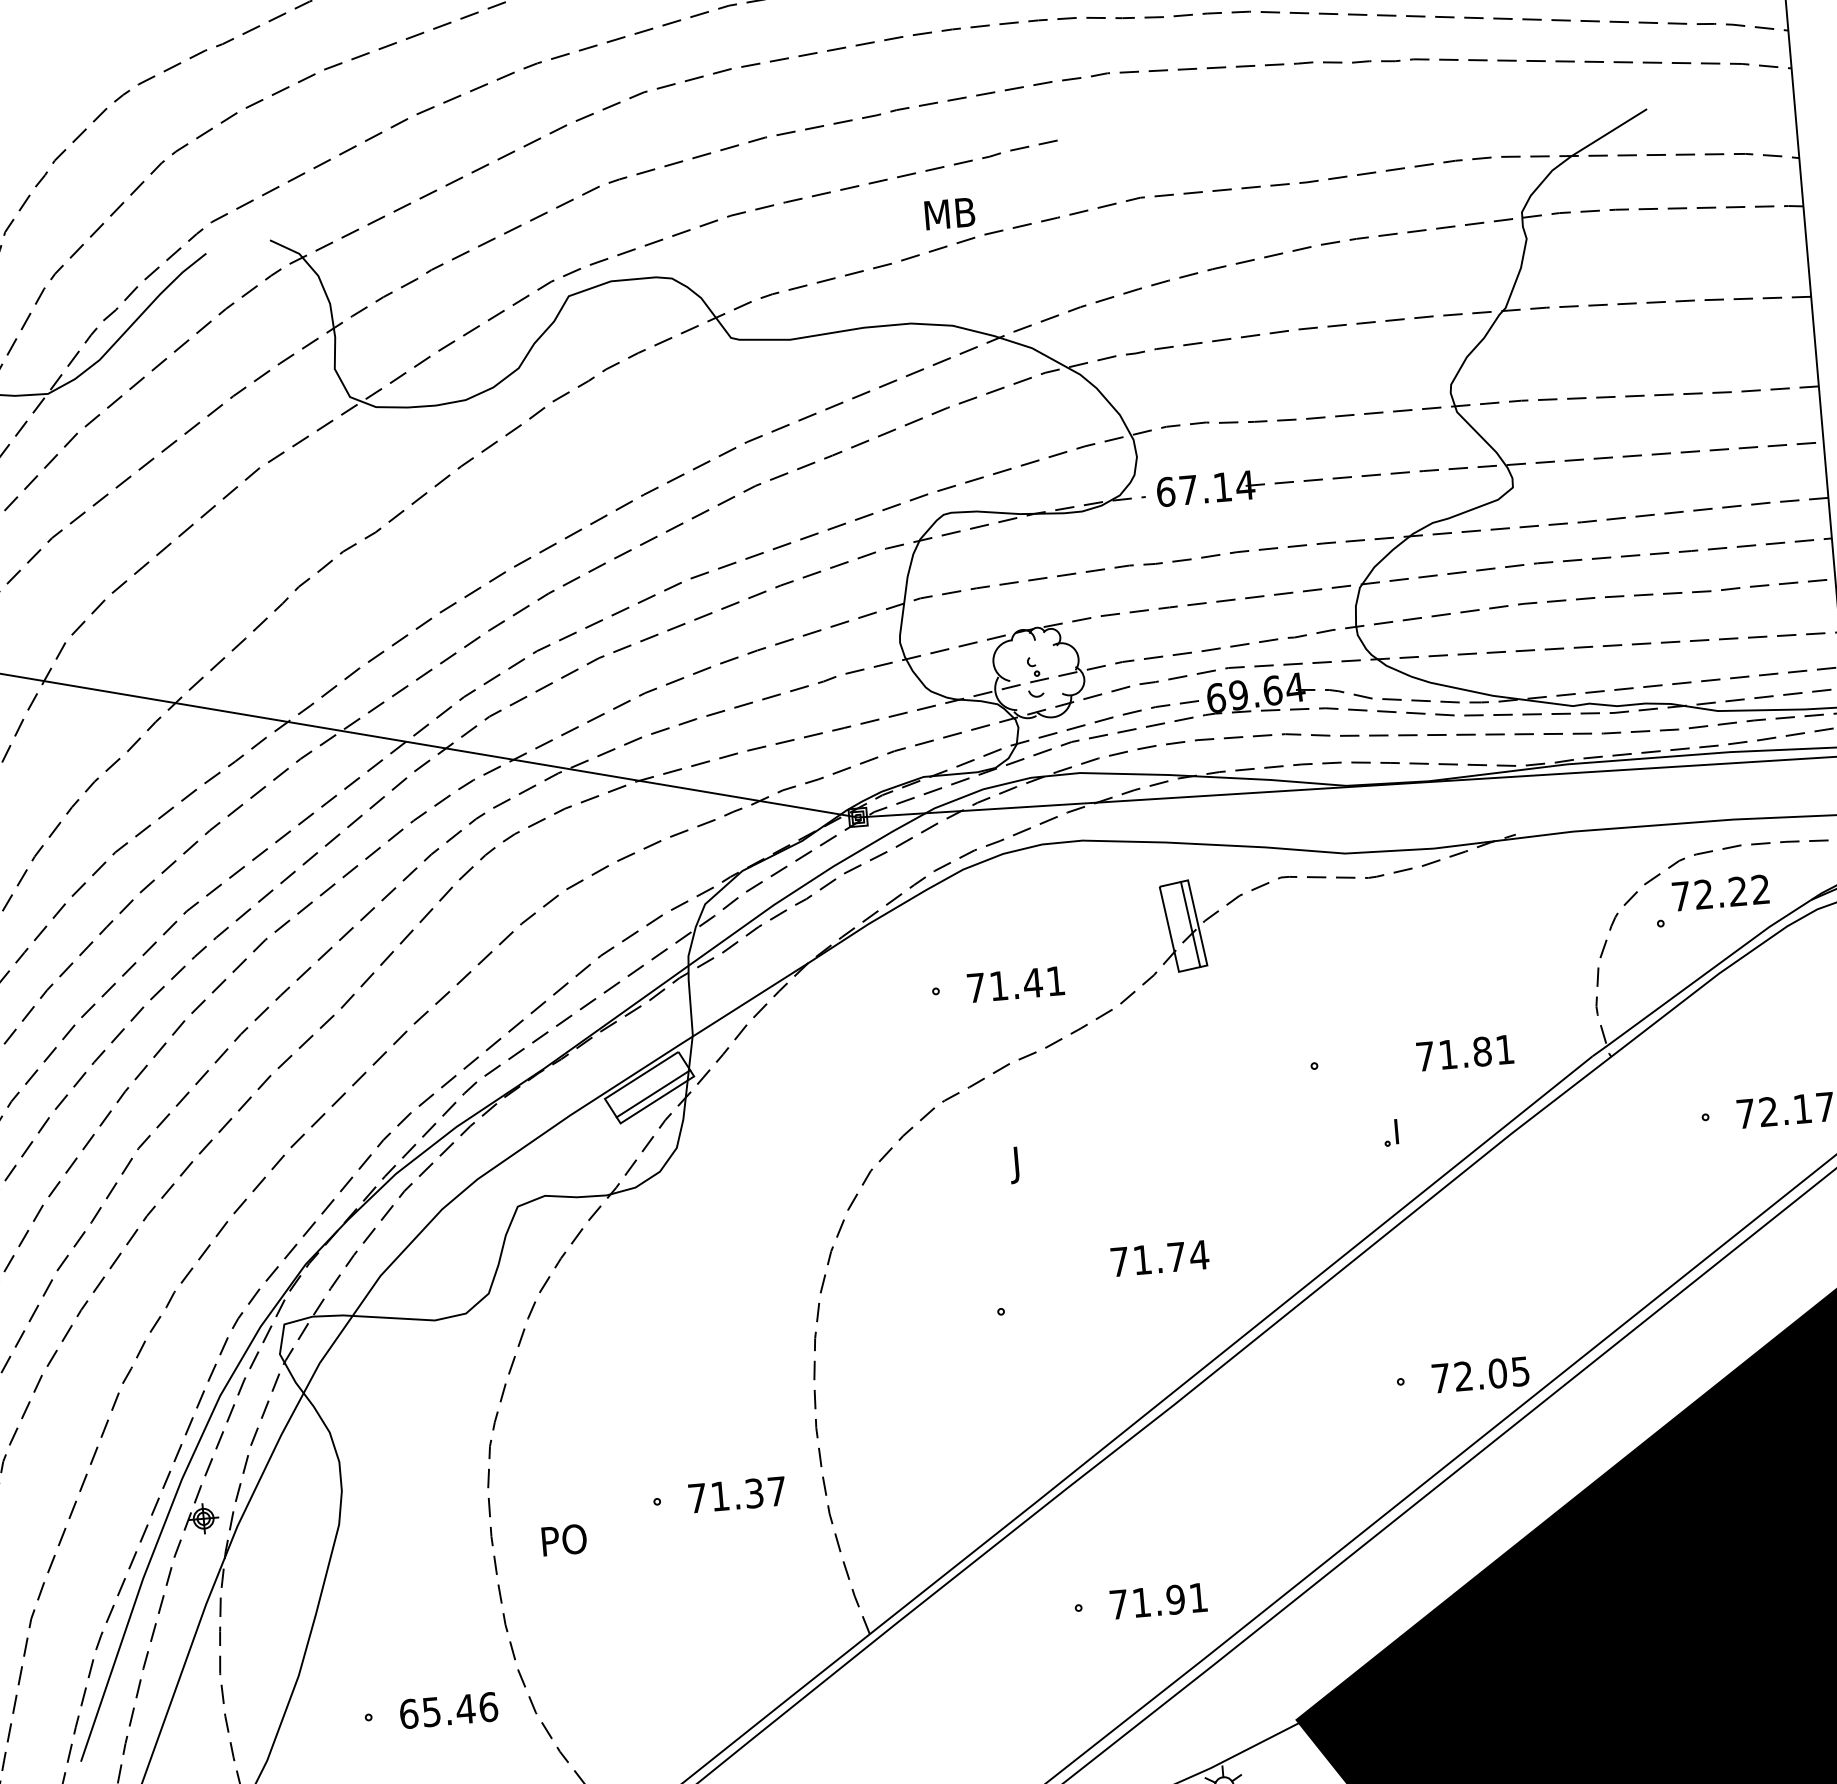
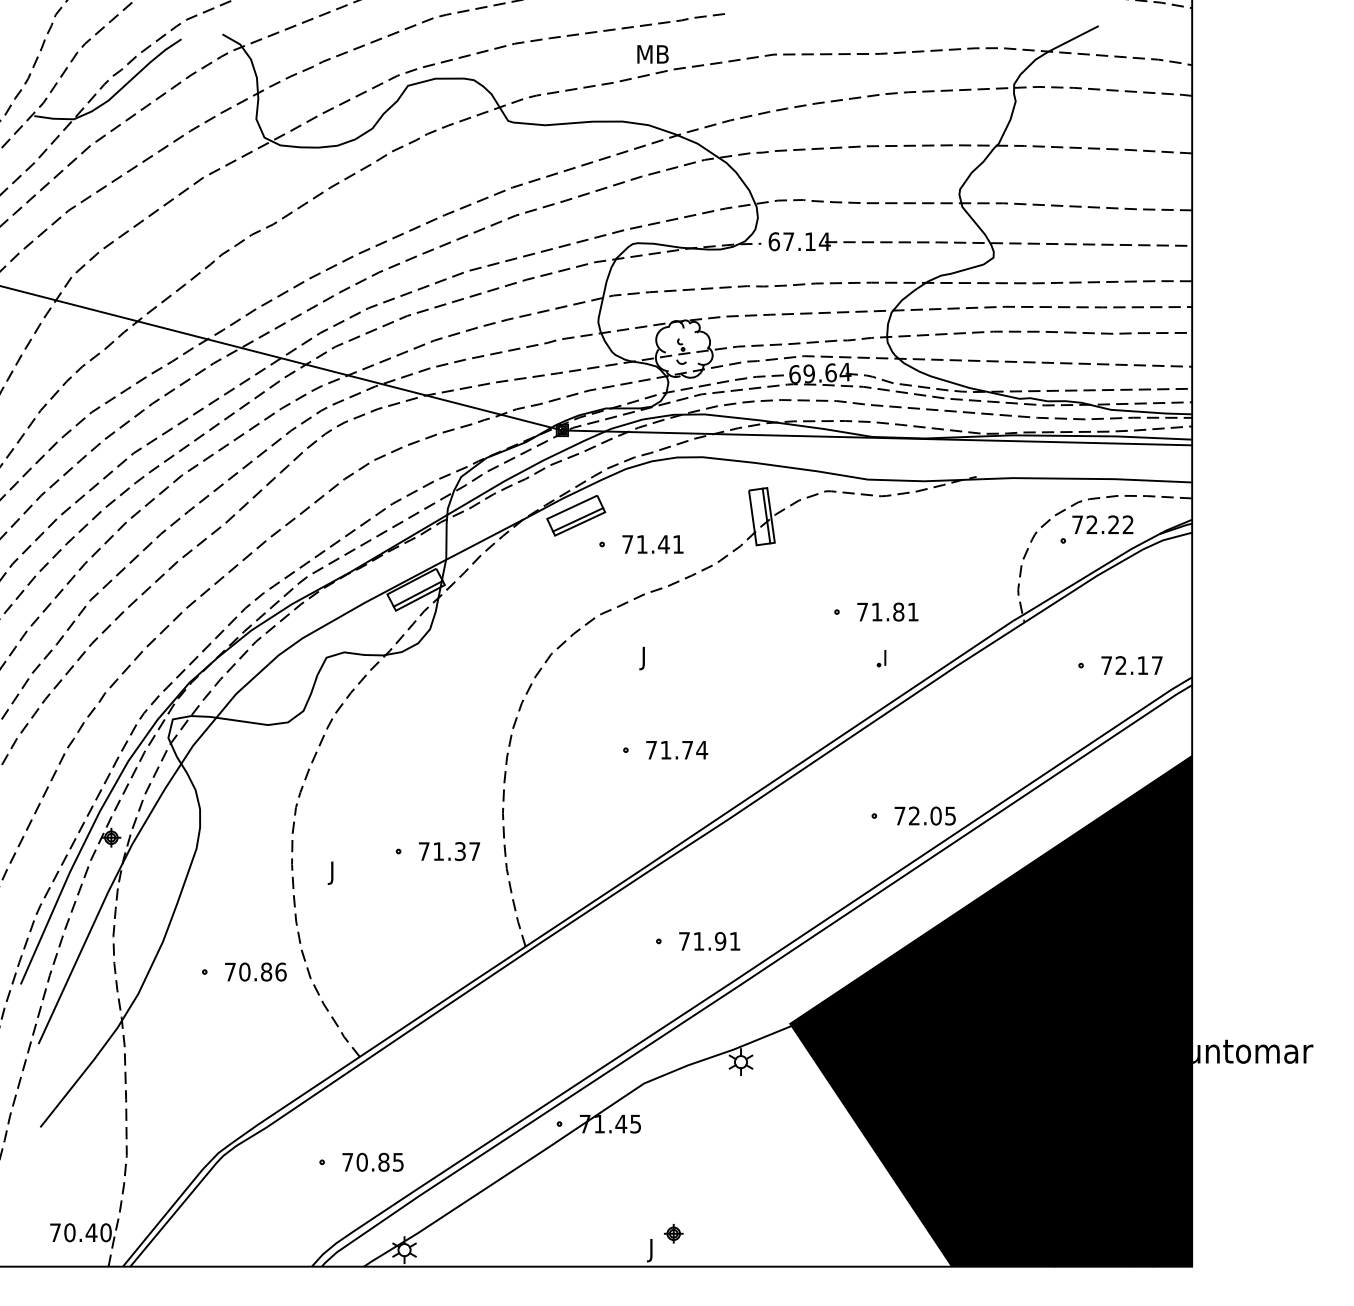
part: (891, 949) -> (576, 515), added
text: (1464, 1052) -> (887, 611), moved
text: (1160, 1258) -> (677, 750), moved
text: (563, 1542) -> (337, 872), PO -> J
text: (437, 1710) -> (248, 971), 65.46 -> 70.86

